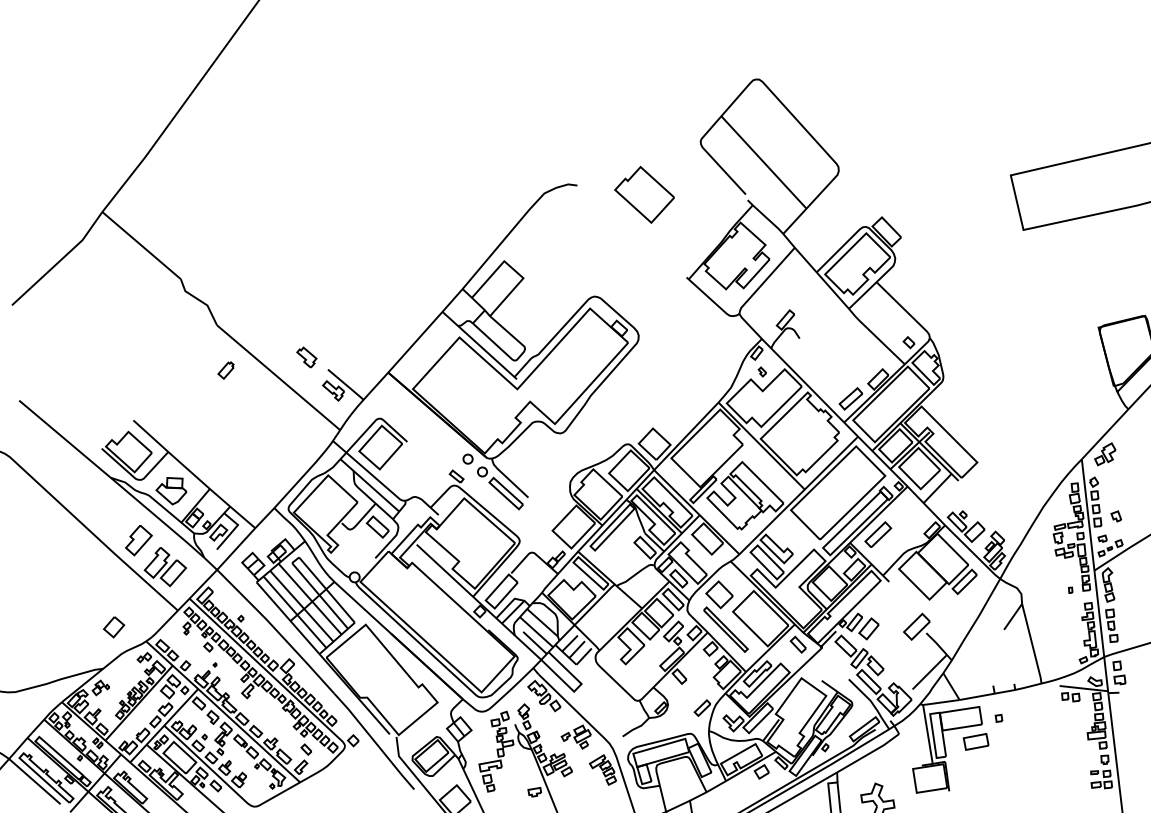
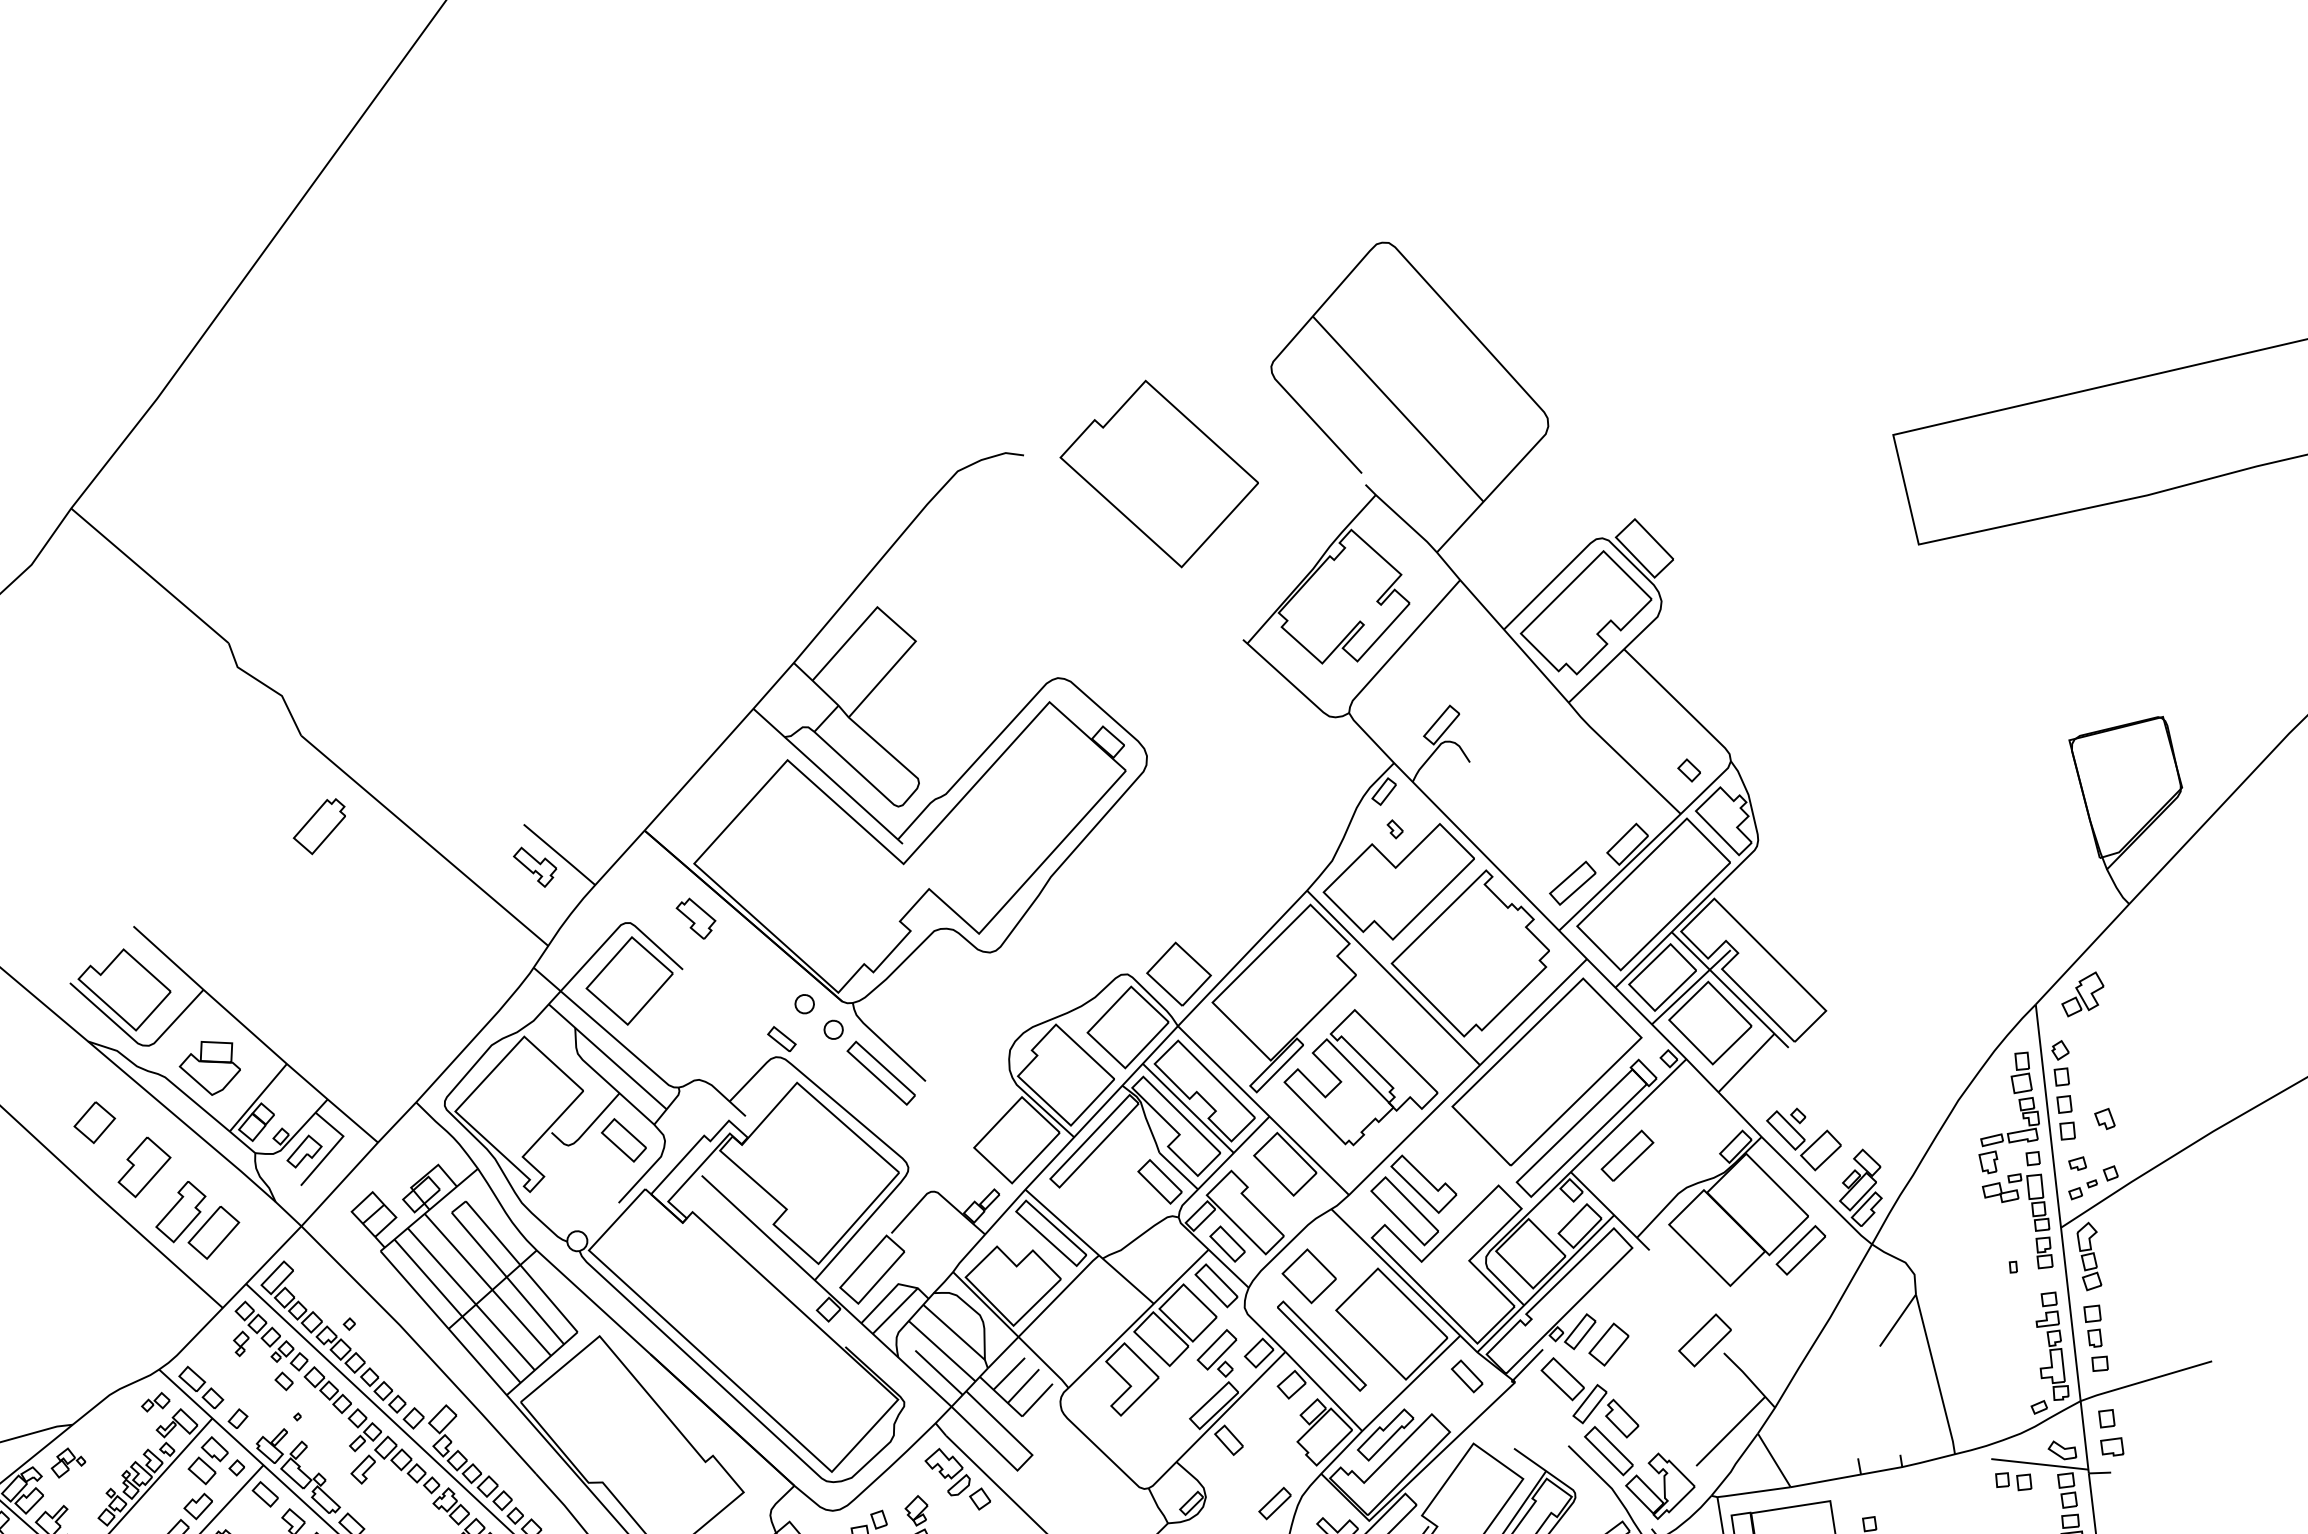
part: (644, 194) -> (1158, 473), size x1.67
part: (306, 357) -> (695, 918), moved
part: (225, 370) -> (318, 826), size x1.67
part: (114, 627) -> (95, 1123), moved

